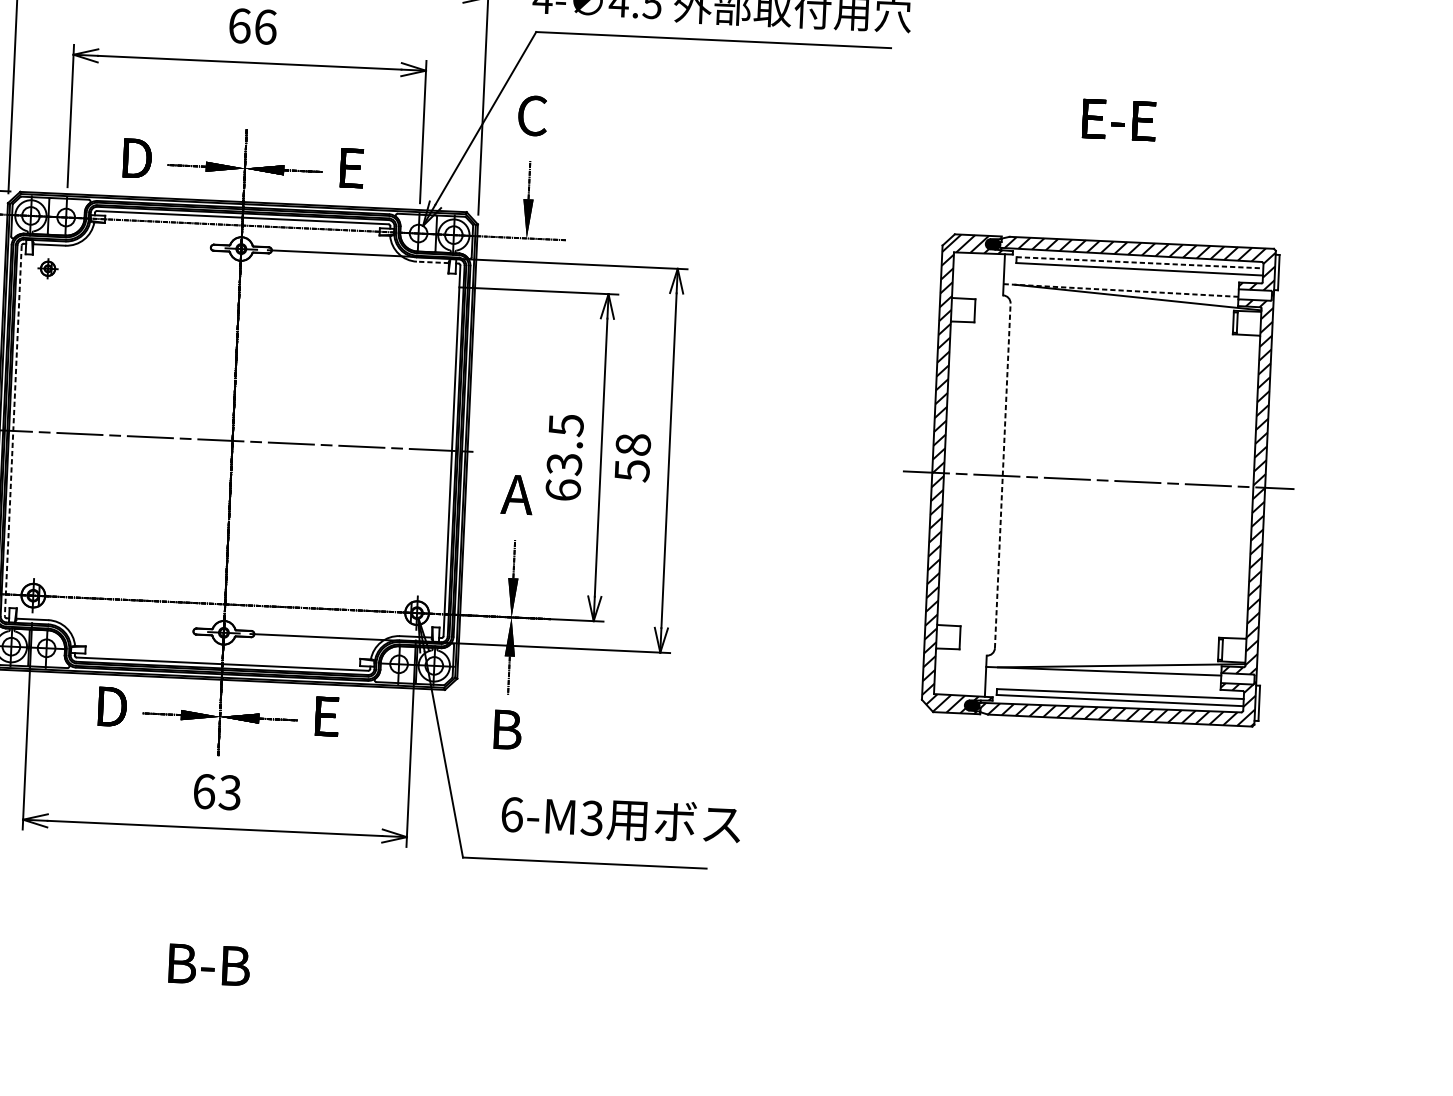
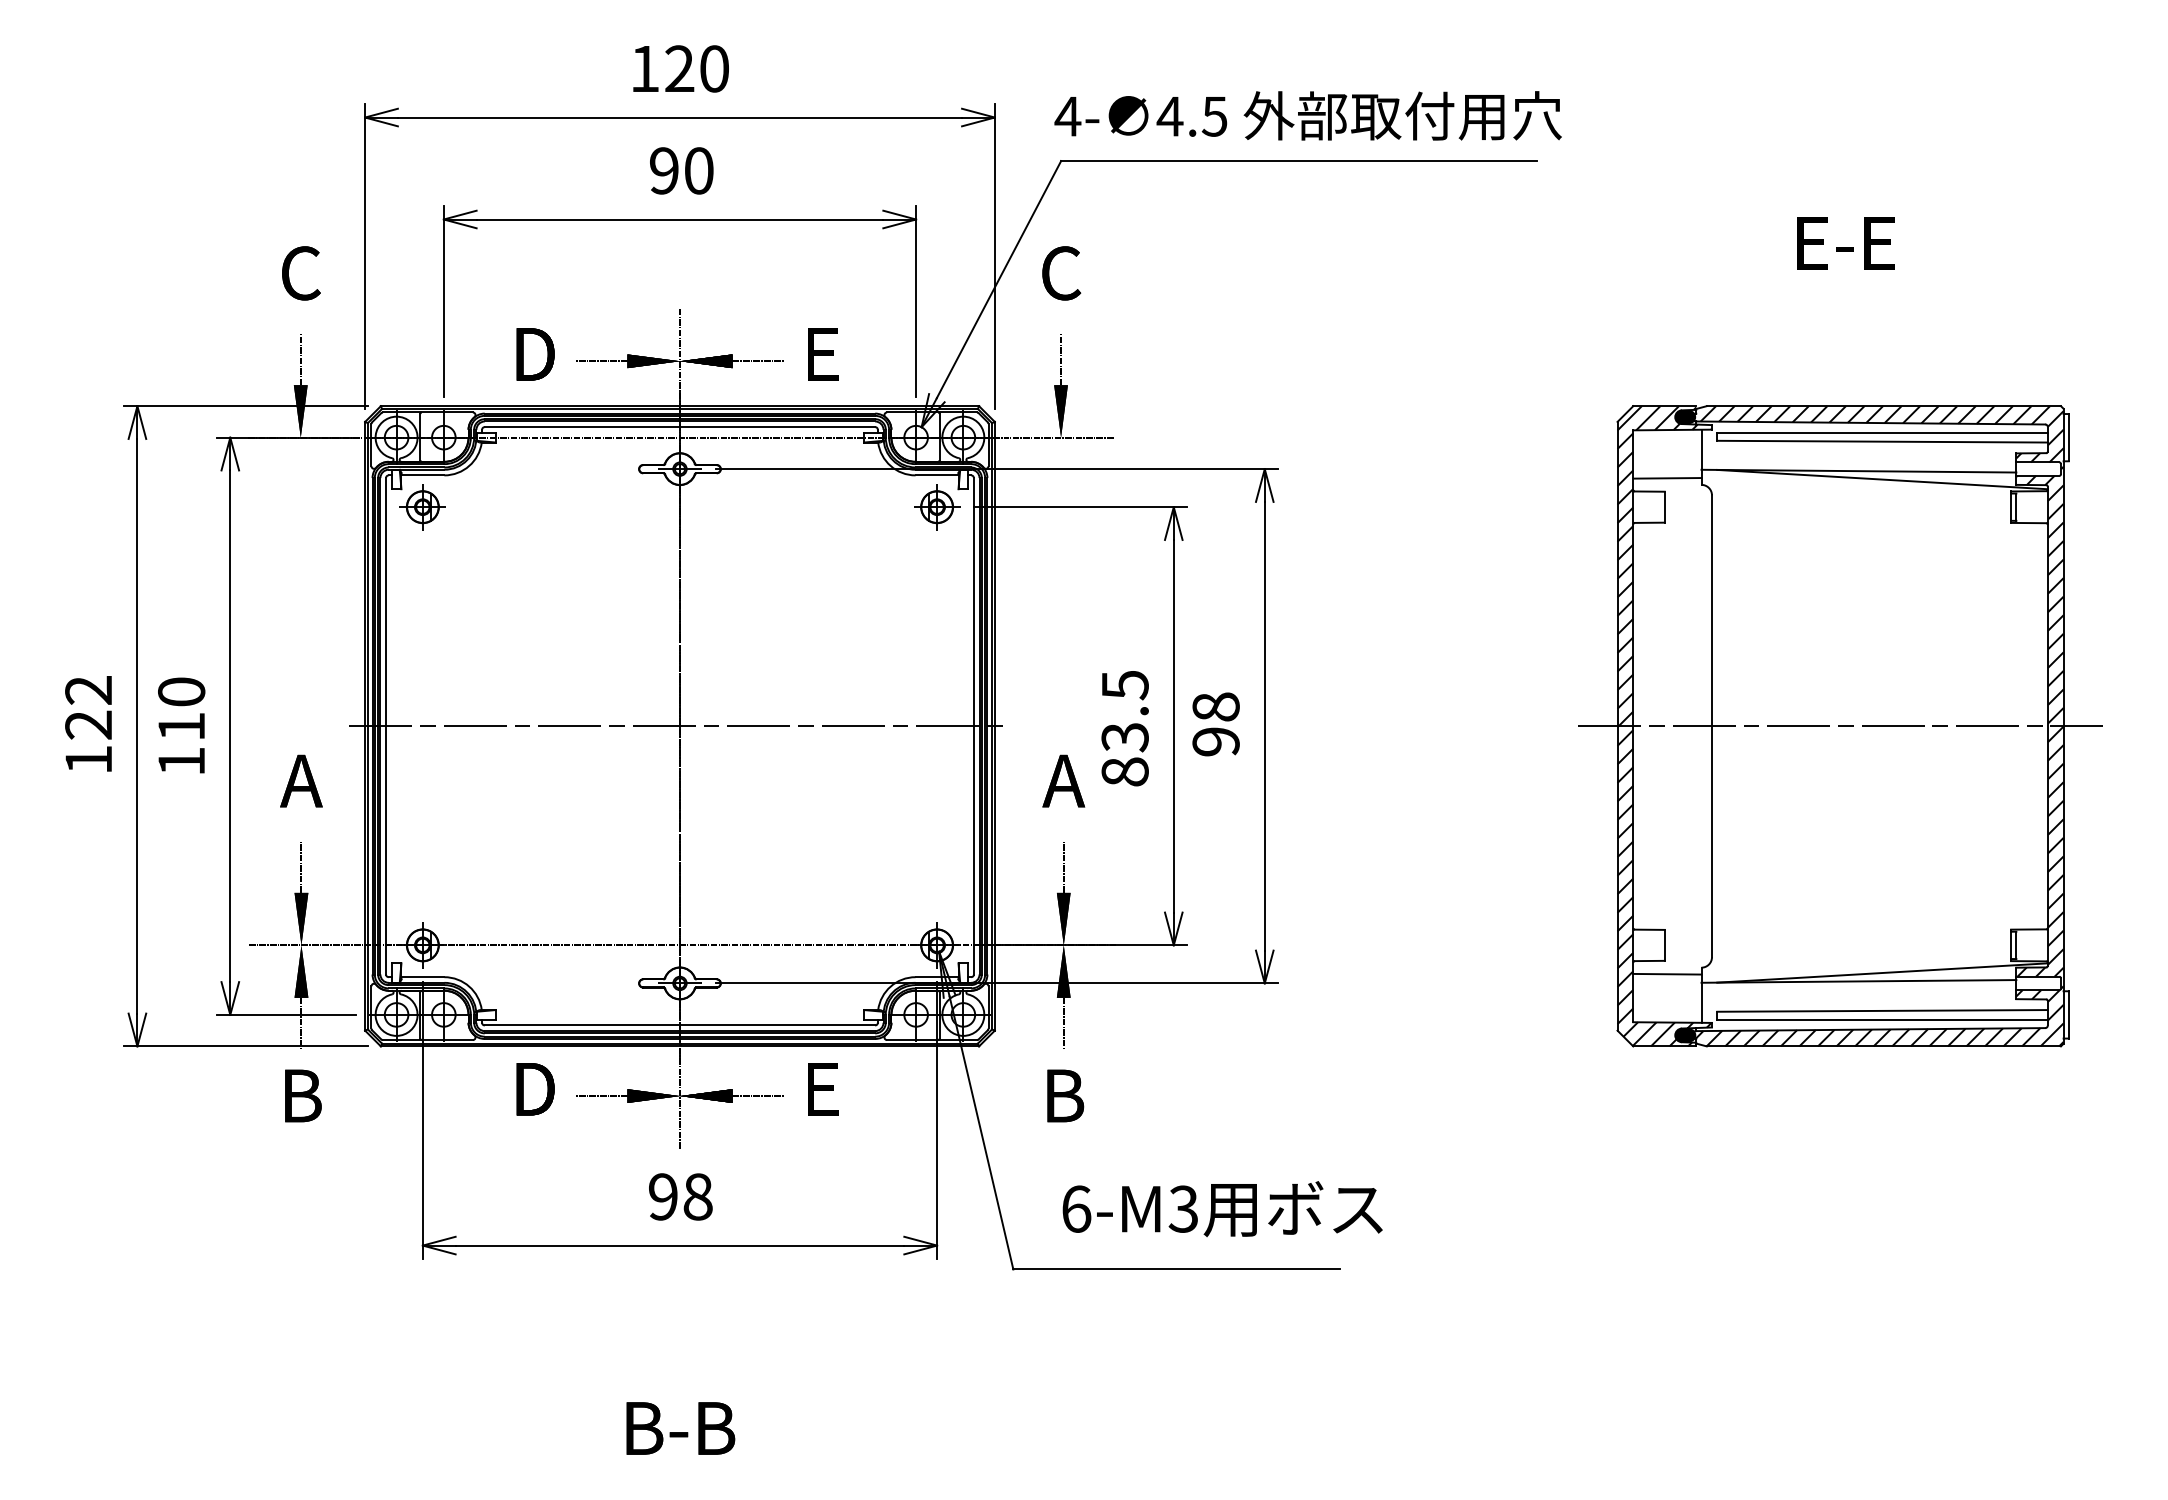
text: (252, 26) -> (681, 170), 66 -> 90
line: (432, 262) -> (936, 475), dashed -> solid
line: (1140, 262) -> (1883, 432), dashed -> solid
part: (47, 268) -> (422, 507), size x1.67
part: (432, 286) -> (937, 507), added
line: (977, 289) -> (1667, 478), added
line: (1121, 290) -> (1859, 471), dashed -> solid
line: (13, 431) -> (386, 726), dashed -> solid
text: (631, 471) -> (1215, 742), 58 -> 98
line: (1003, 476) -> (1712, 726), dashed -> solid
text: (562, 489) -> (1124, 771), 63.5 -> 83.5
line: (961, 658) -> (1667, 973), added
text: (217, 791) -> (680, 1196), 63 -> 98

